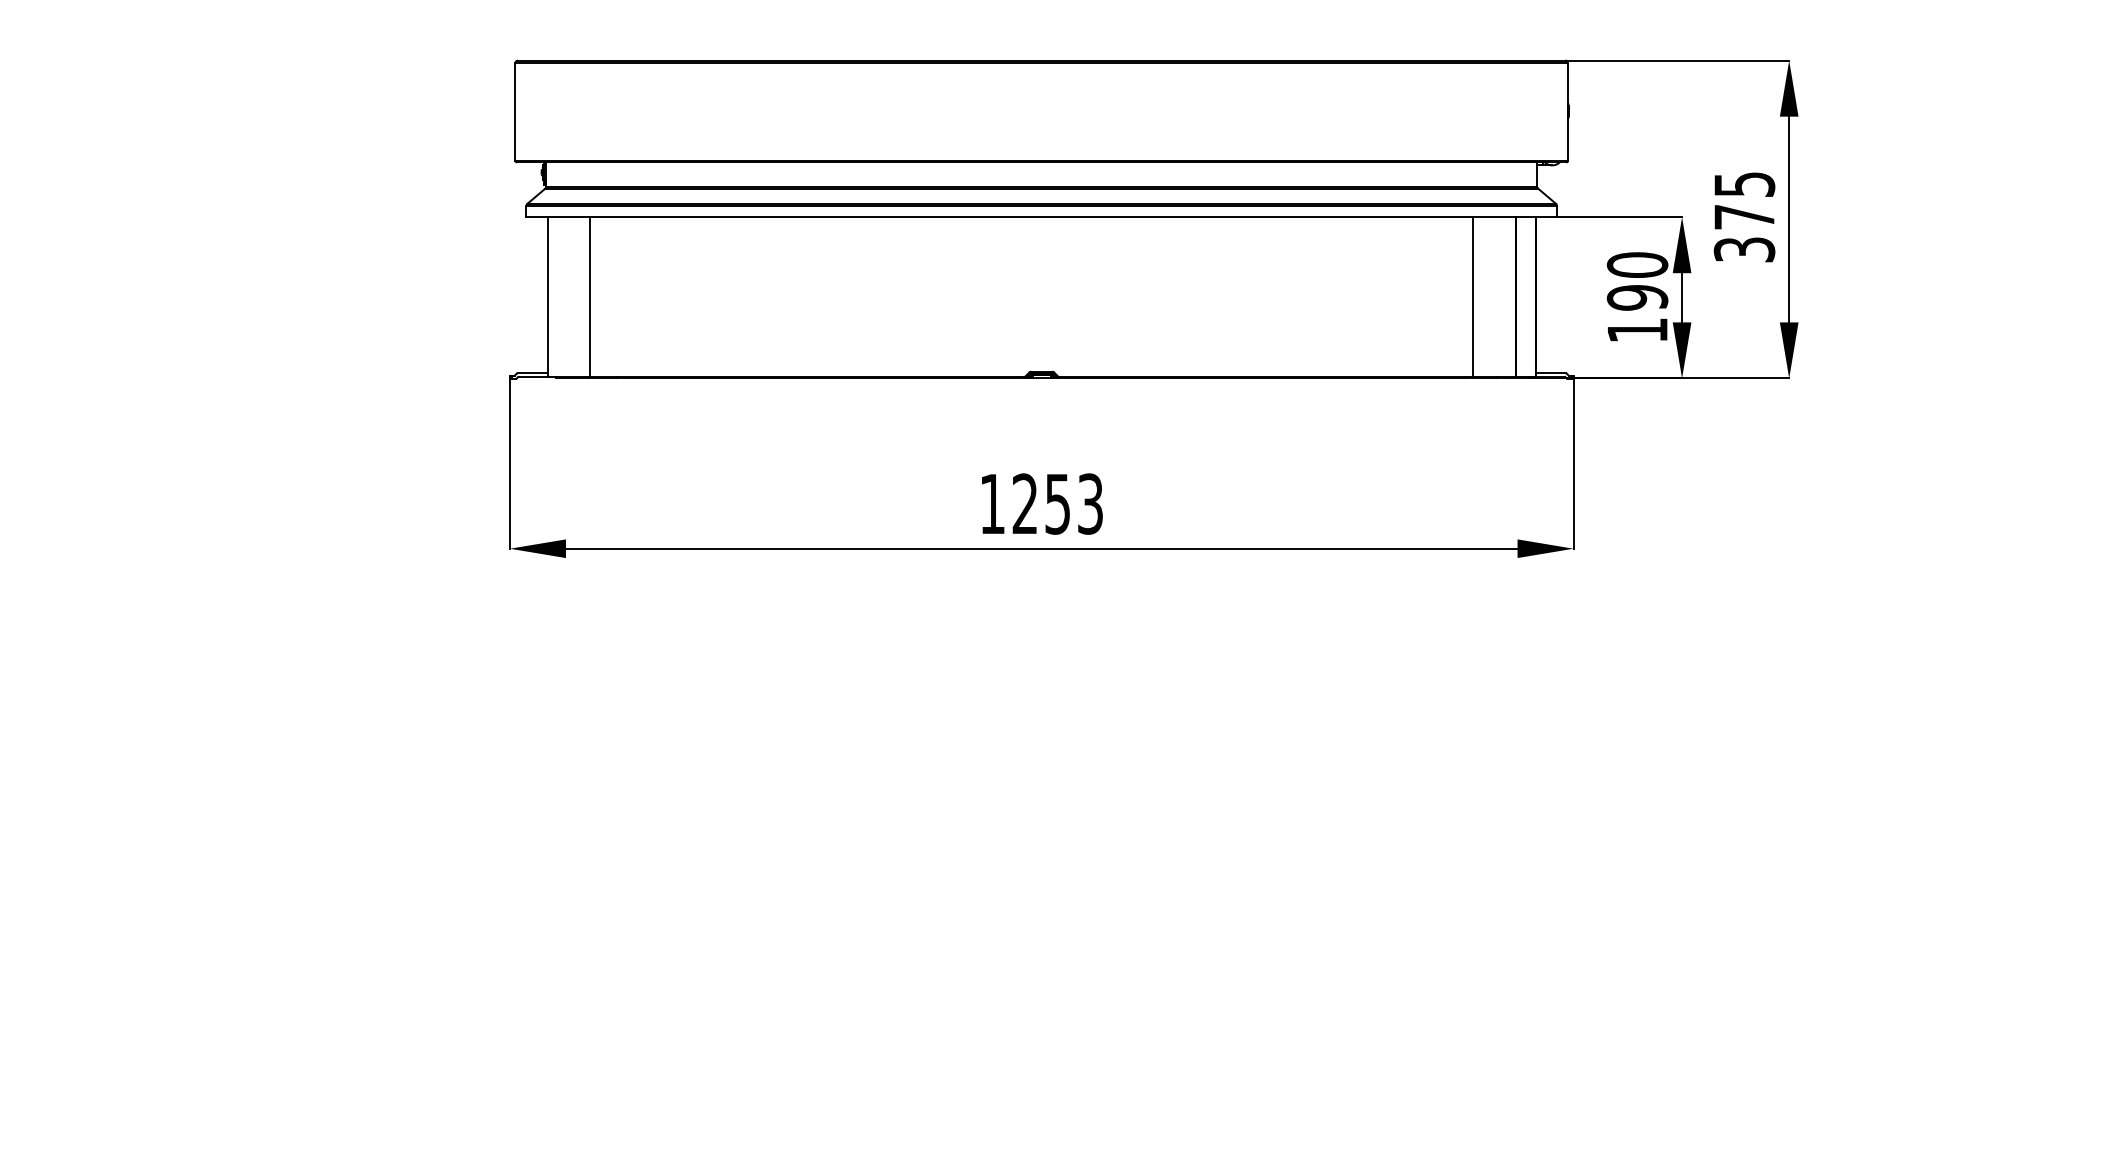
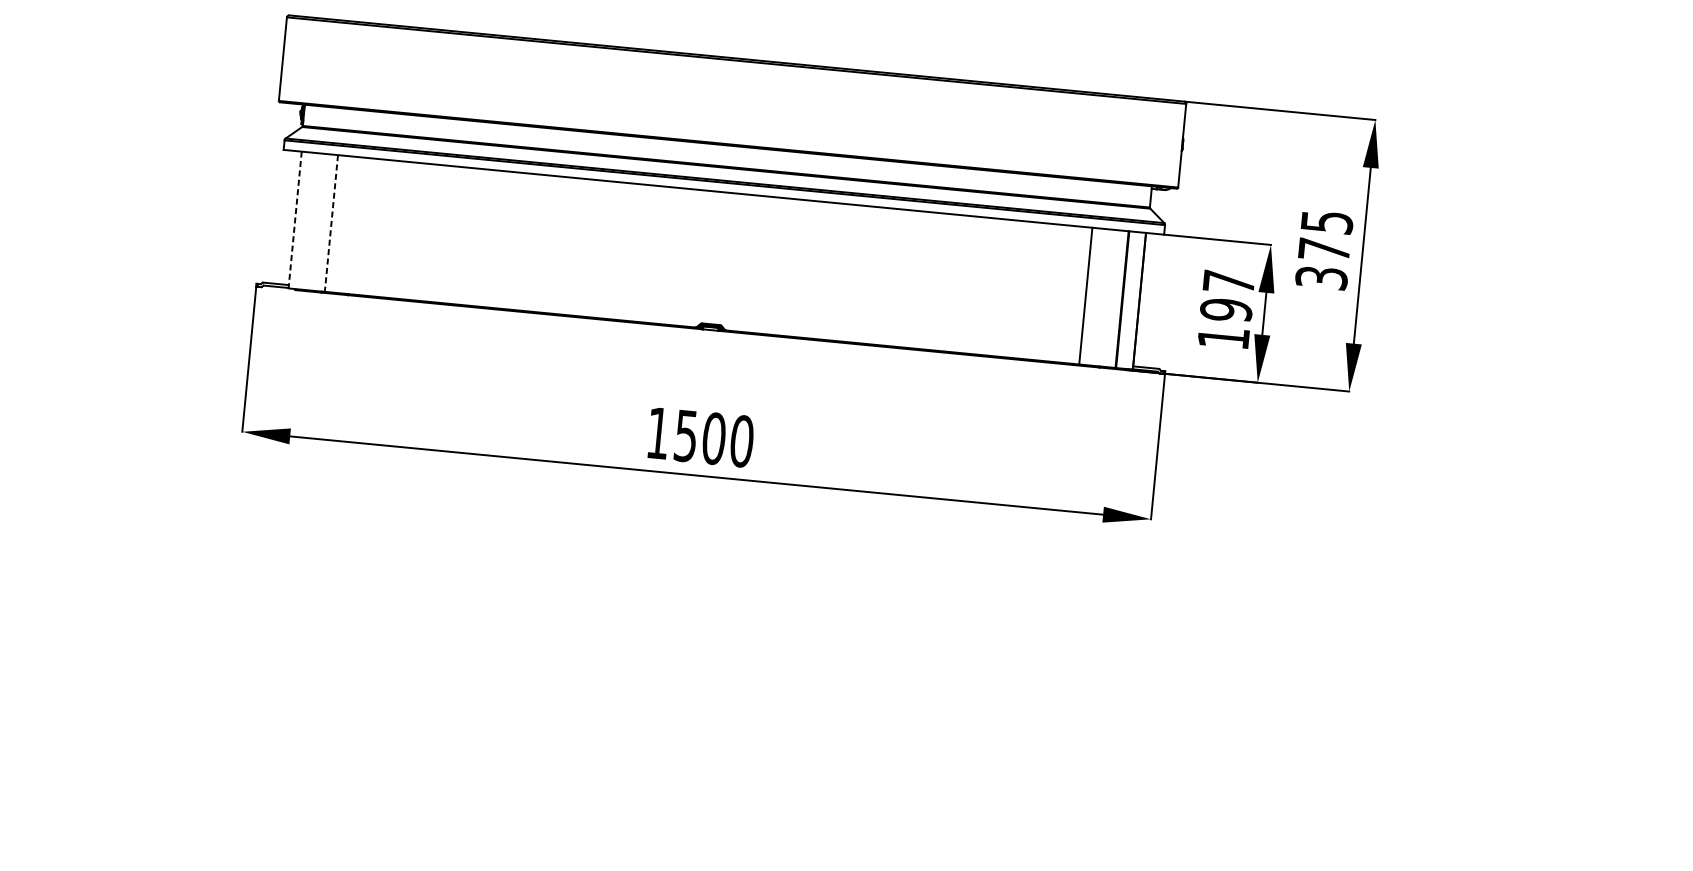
text: (1637, 264) -> (1229, 281), 190 -> 197
line: (547, 297) -> (295, 220), solid -> dashed
line: (590, 297) -> (331, 223), solid -> dashed
text: (1057, 503) -> (713, 438), 1253 -> 1500

